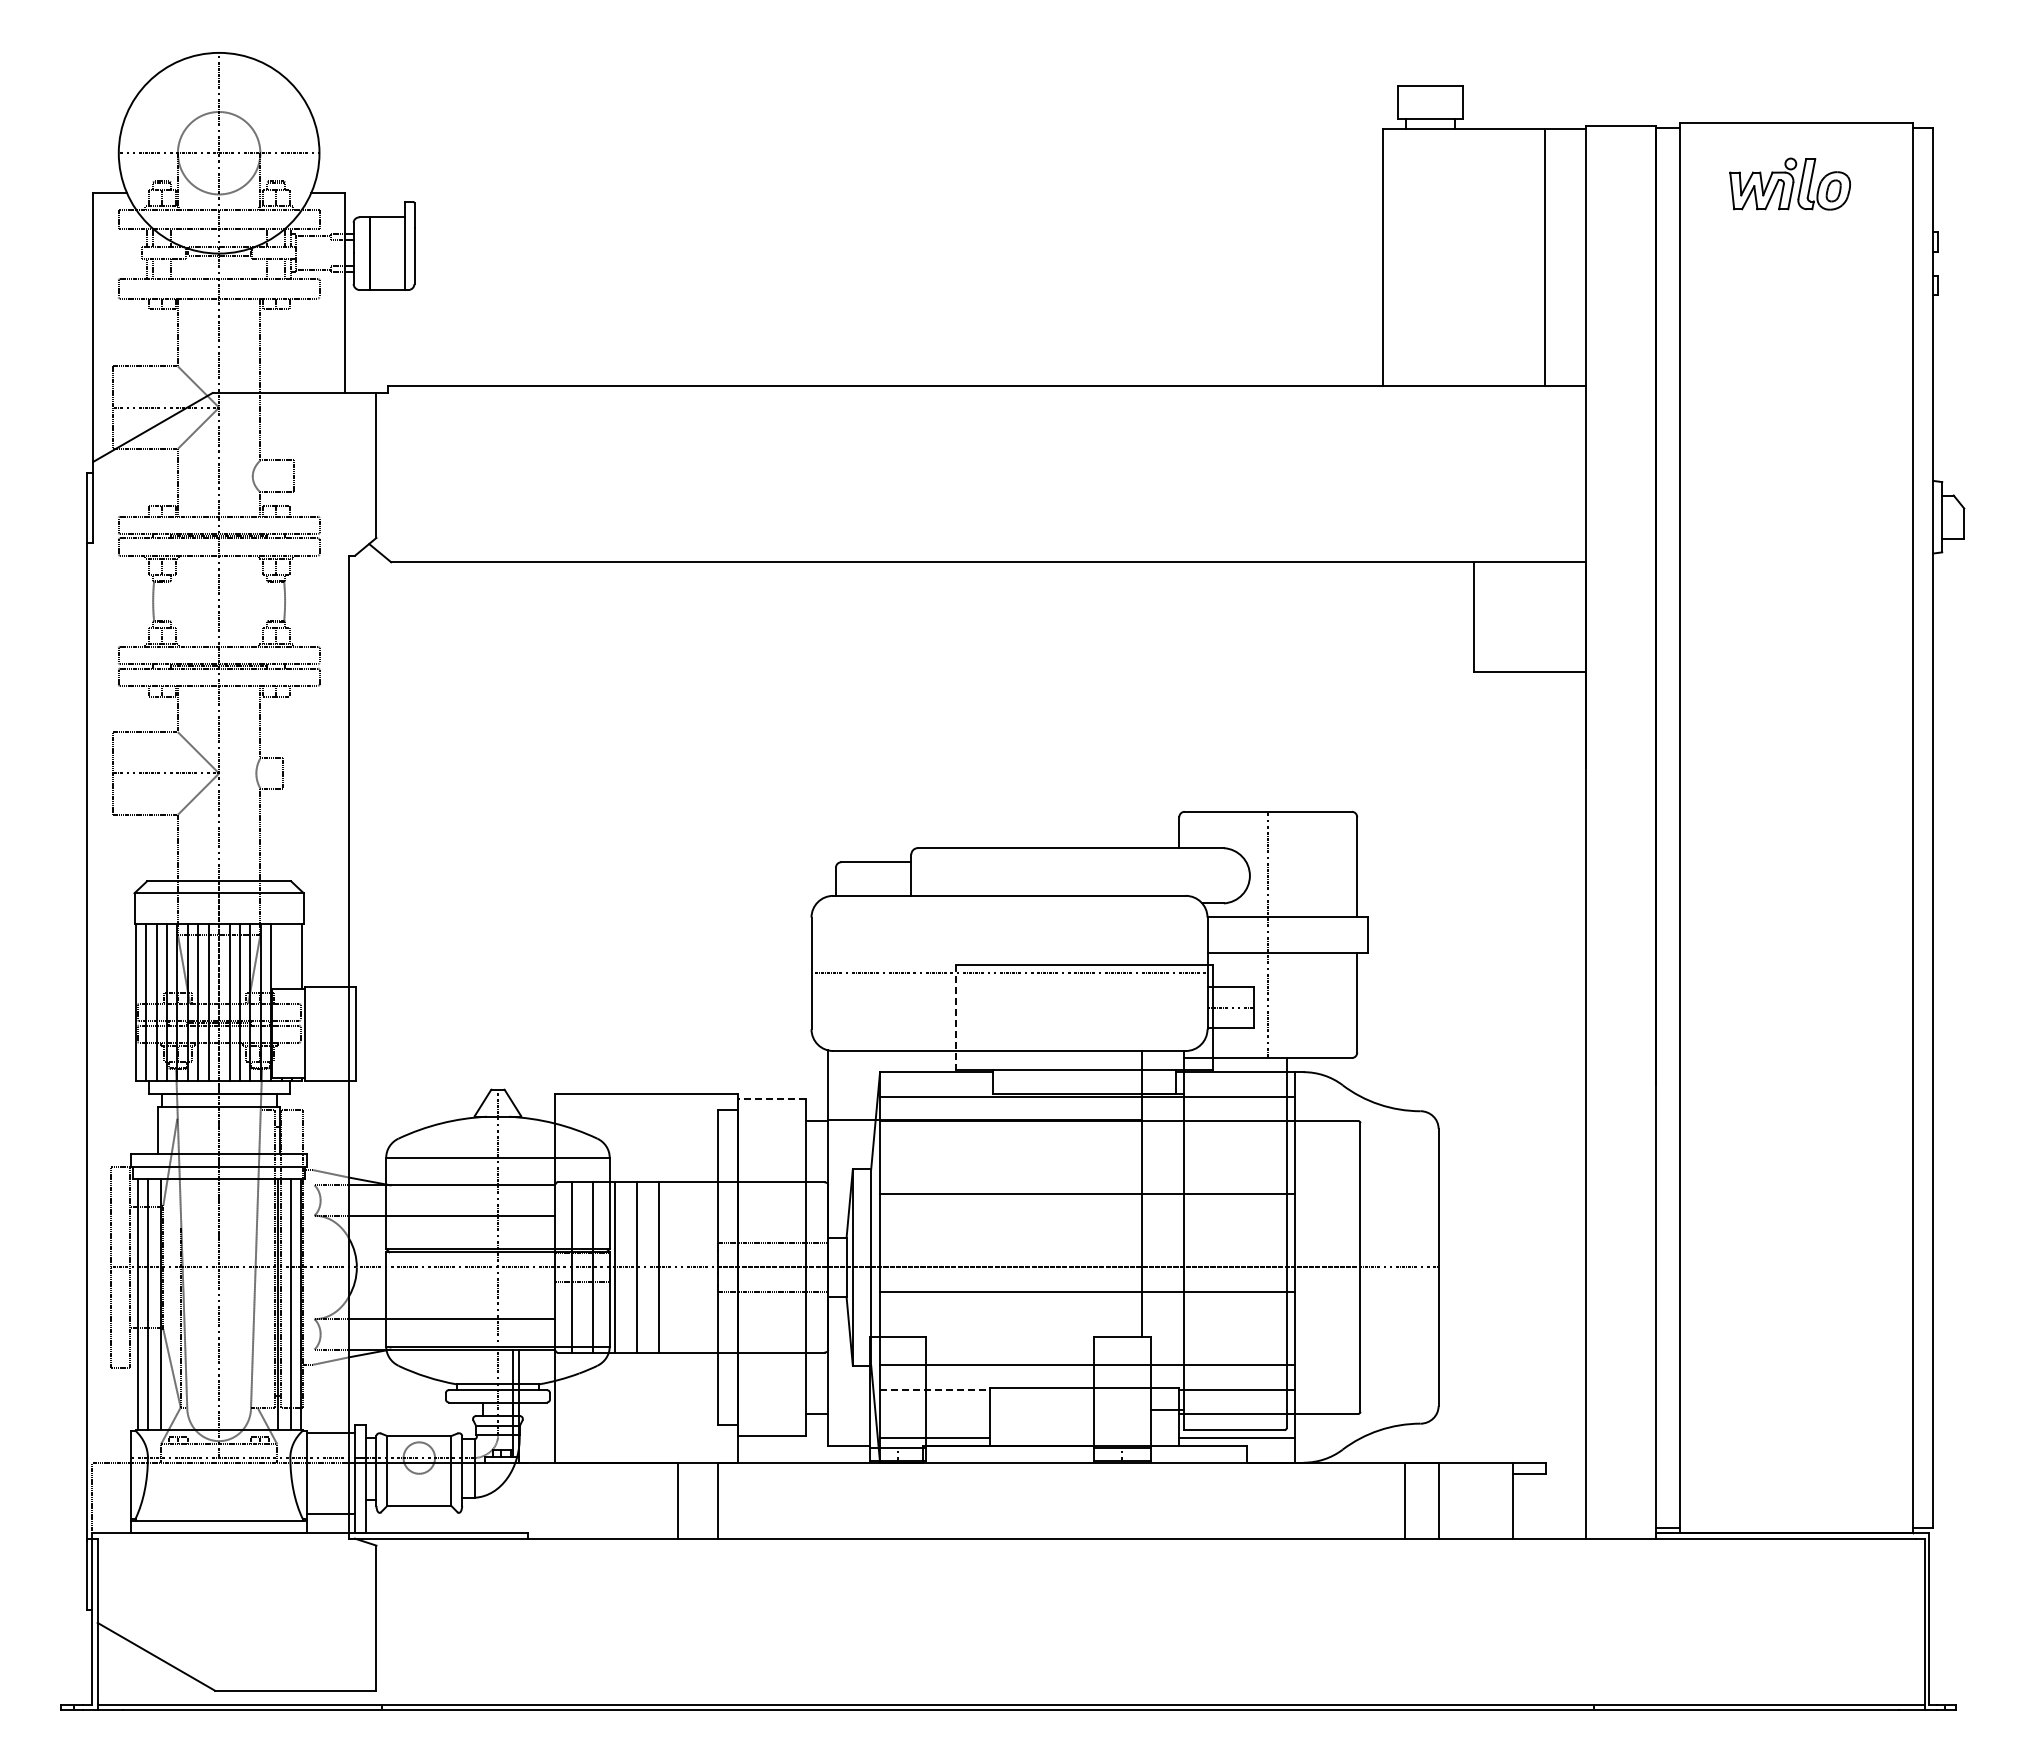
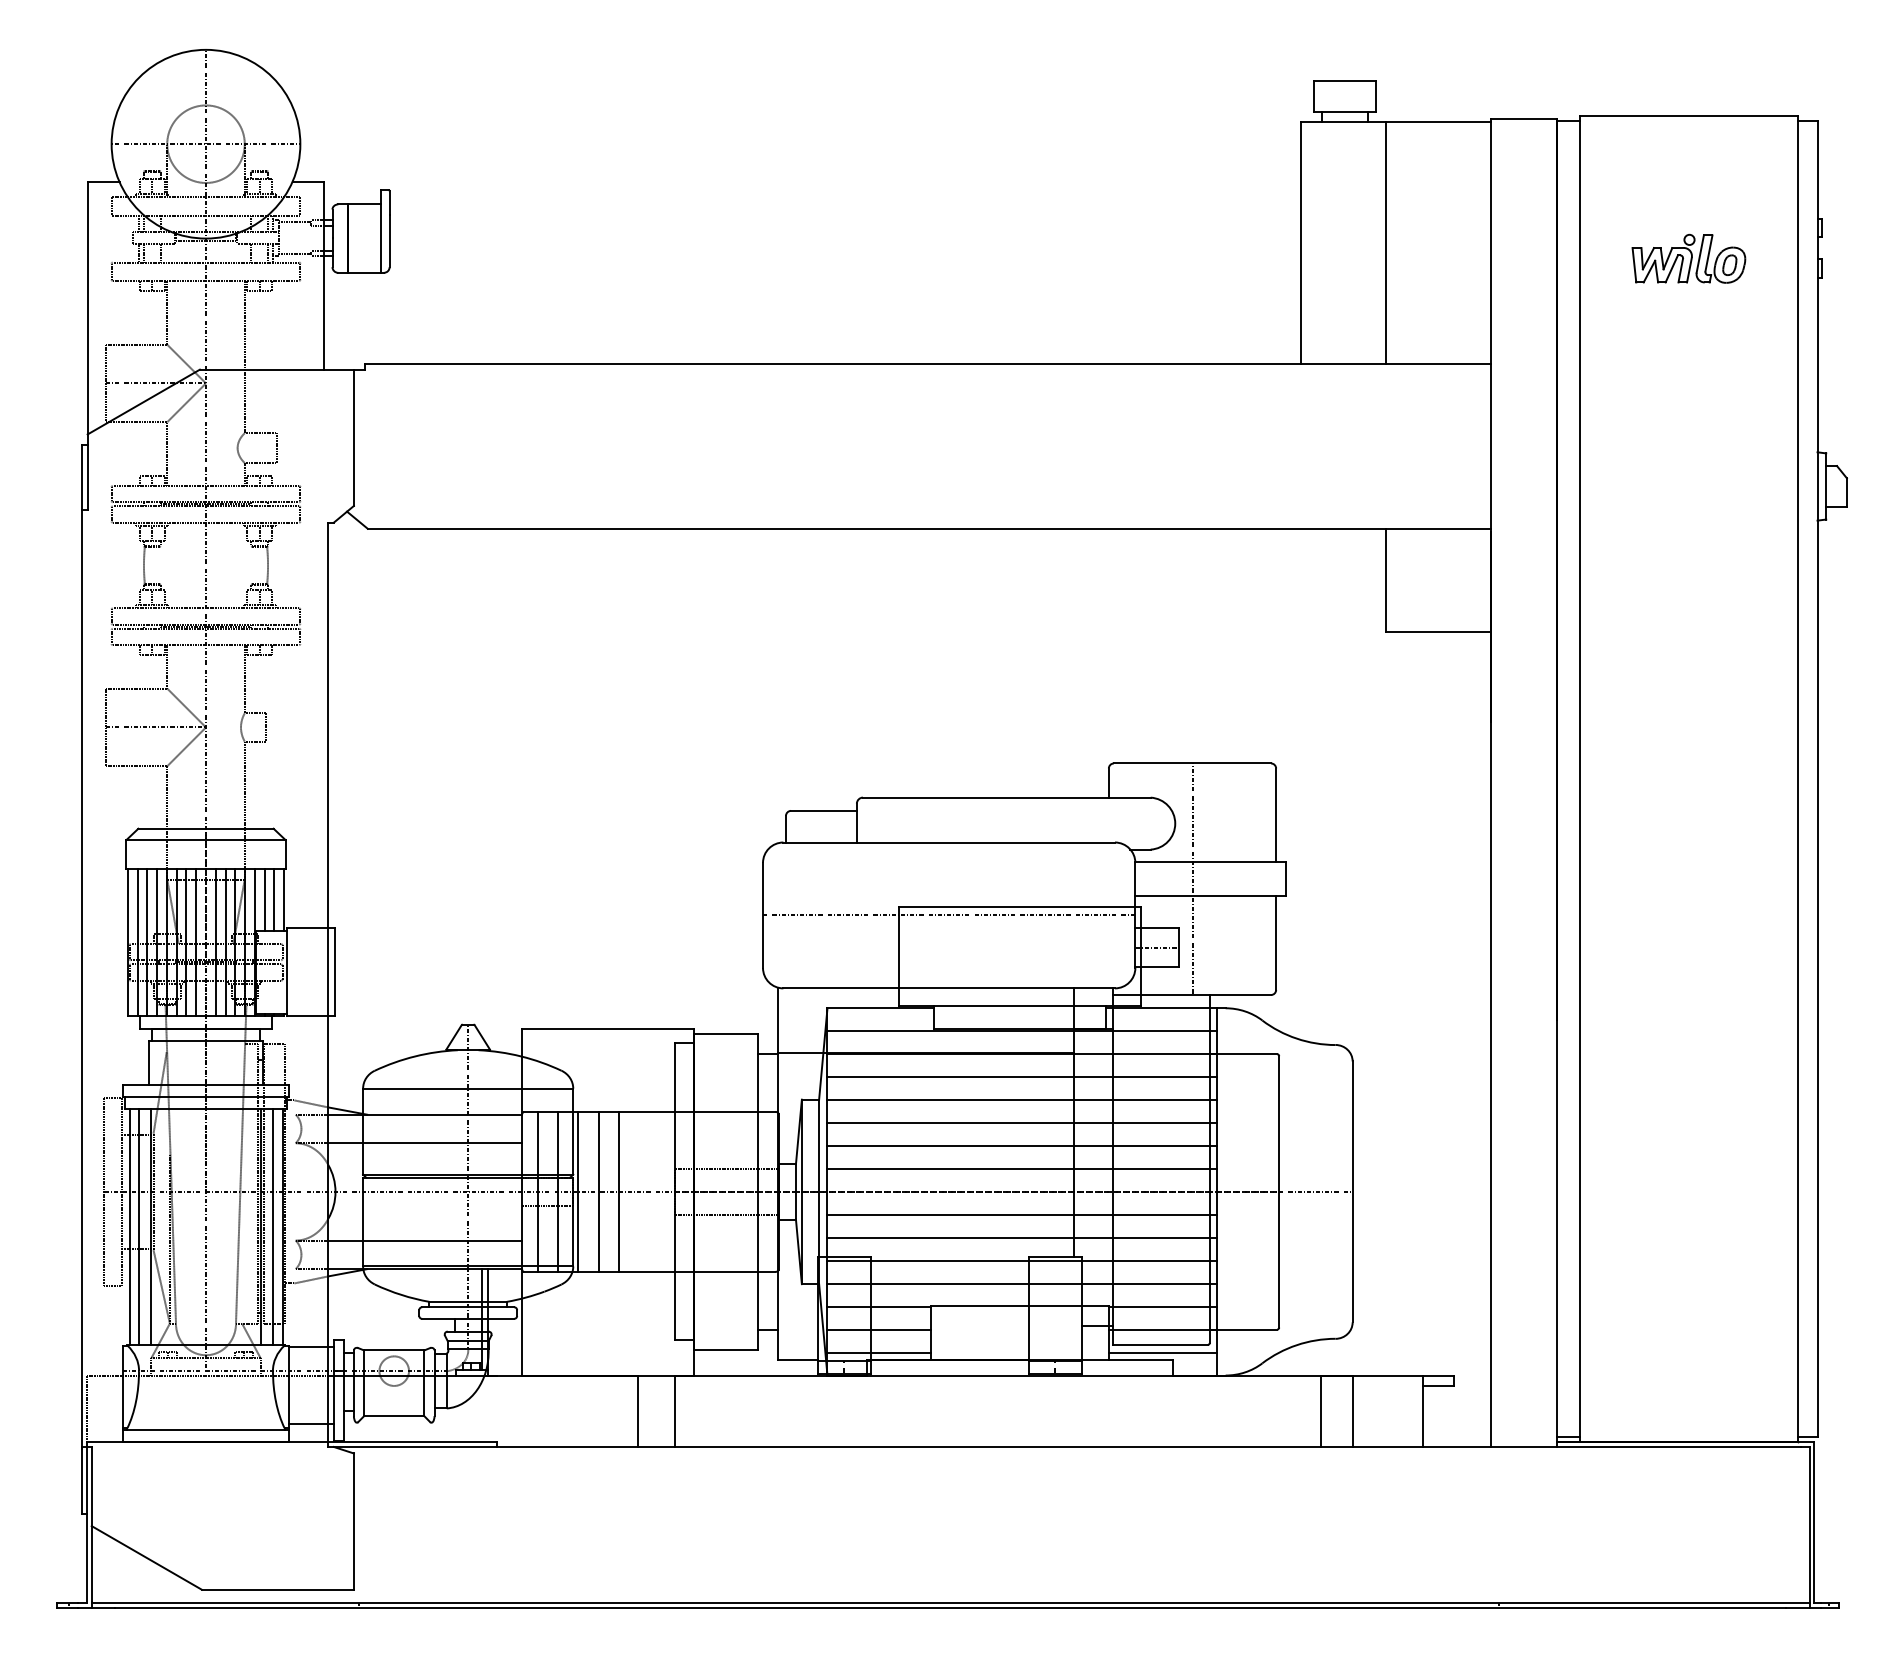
part: (1789, 183) -> (1688, 258), moved
line: (1545, 257) -> (1386, 242), moved
line: (281, 956) -> (264, 899), added
line: (291, 956) -> (274, 899), added
line: (956, 1017) -> (899, 956), dashed -> solid
line: (771, 1099) -> (725, 1033), dashed -> solid
line: (1087, 1145) -> (1022, 1077), added
line: (1087, 1169) -> (1022, 1099), added
line: (1087, 1218) -> (1022, 1145), added
line: (1087, 1243) -> (1022, 1169), added
line: (1087, 1316) -> (1022, 1238), added
line: (1087, 1340) -> (1022, 1260), added
line: (935, 1389) -> (879, 1306), dashed -> solid
line: (935, 1413) -> (879, 1329), added

